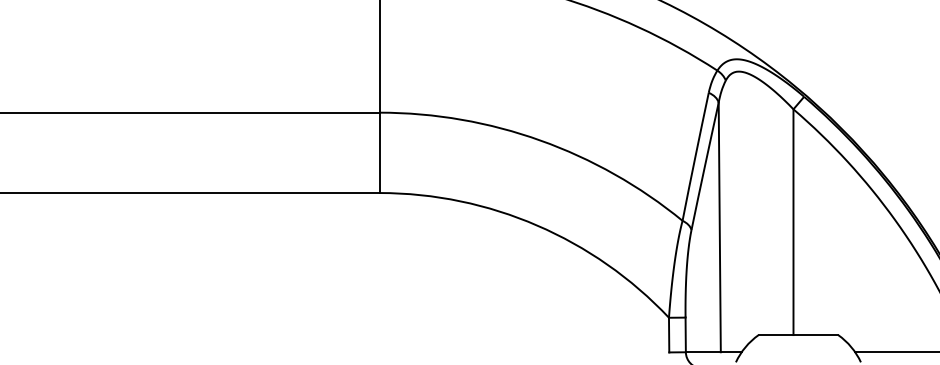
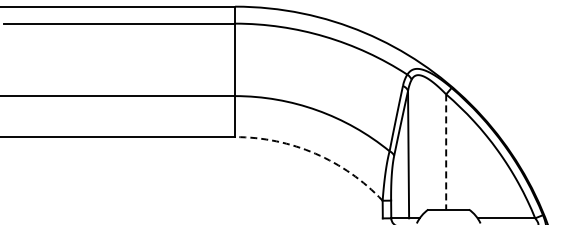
line: (794, 221) -> (446, 151), solid -> dashed
arc: (537, 225) -> (315, 153), solid -> dashed

